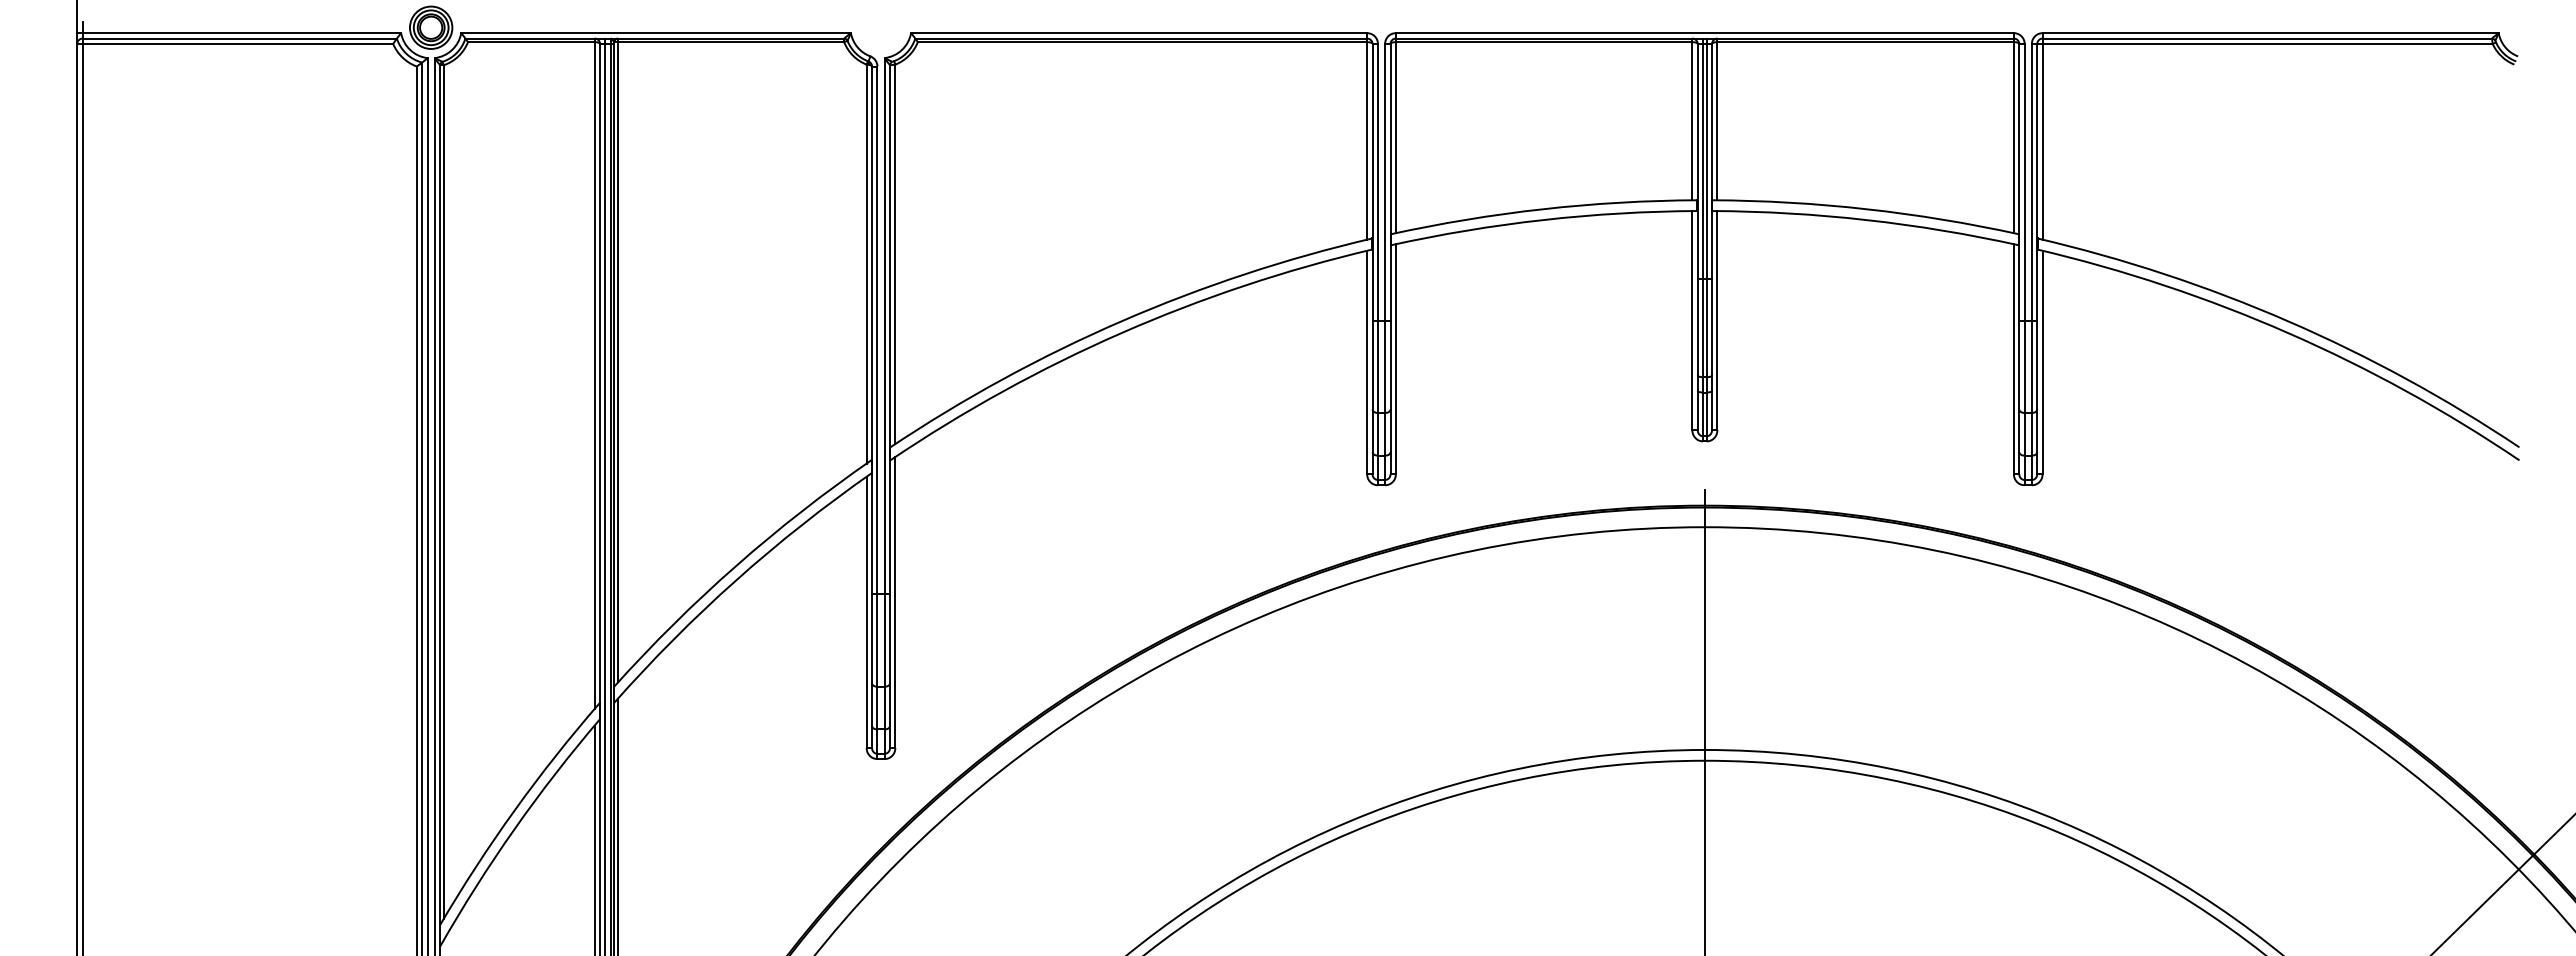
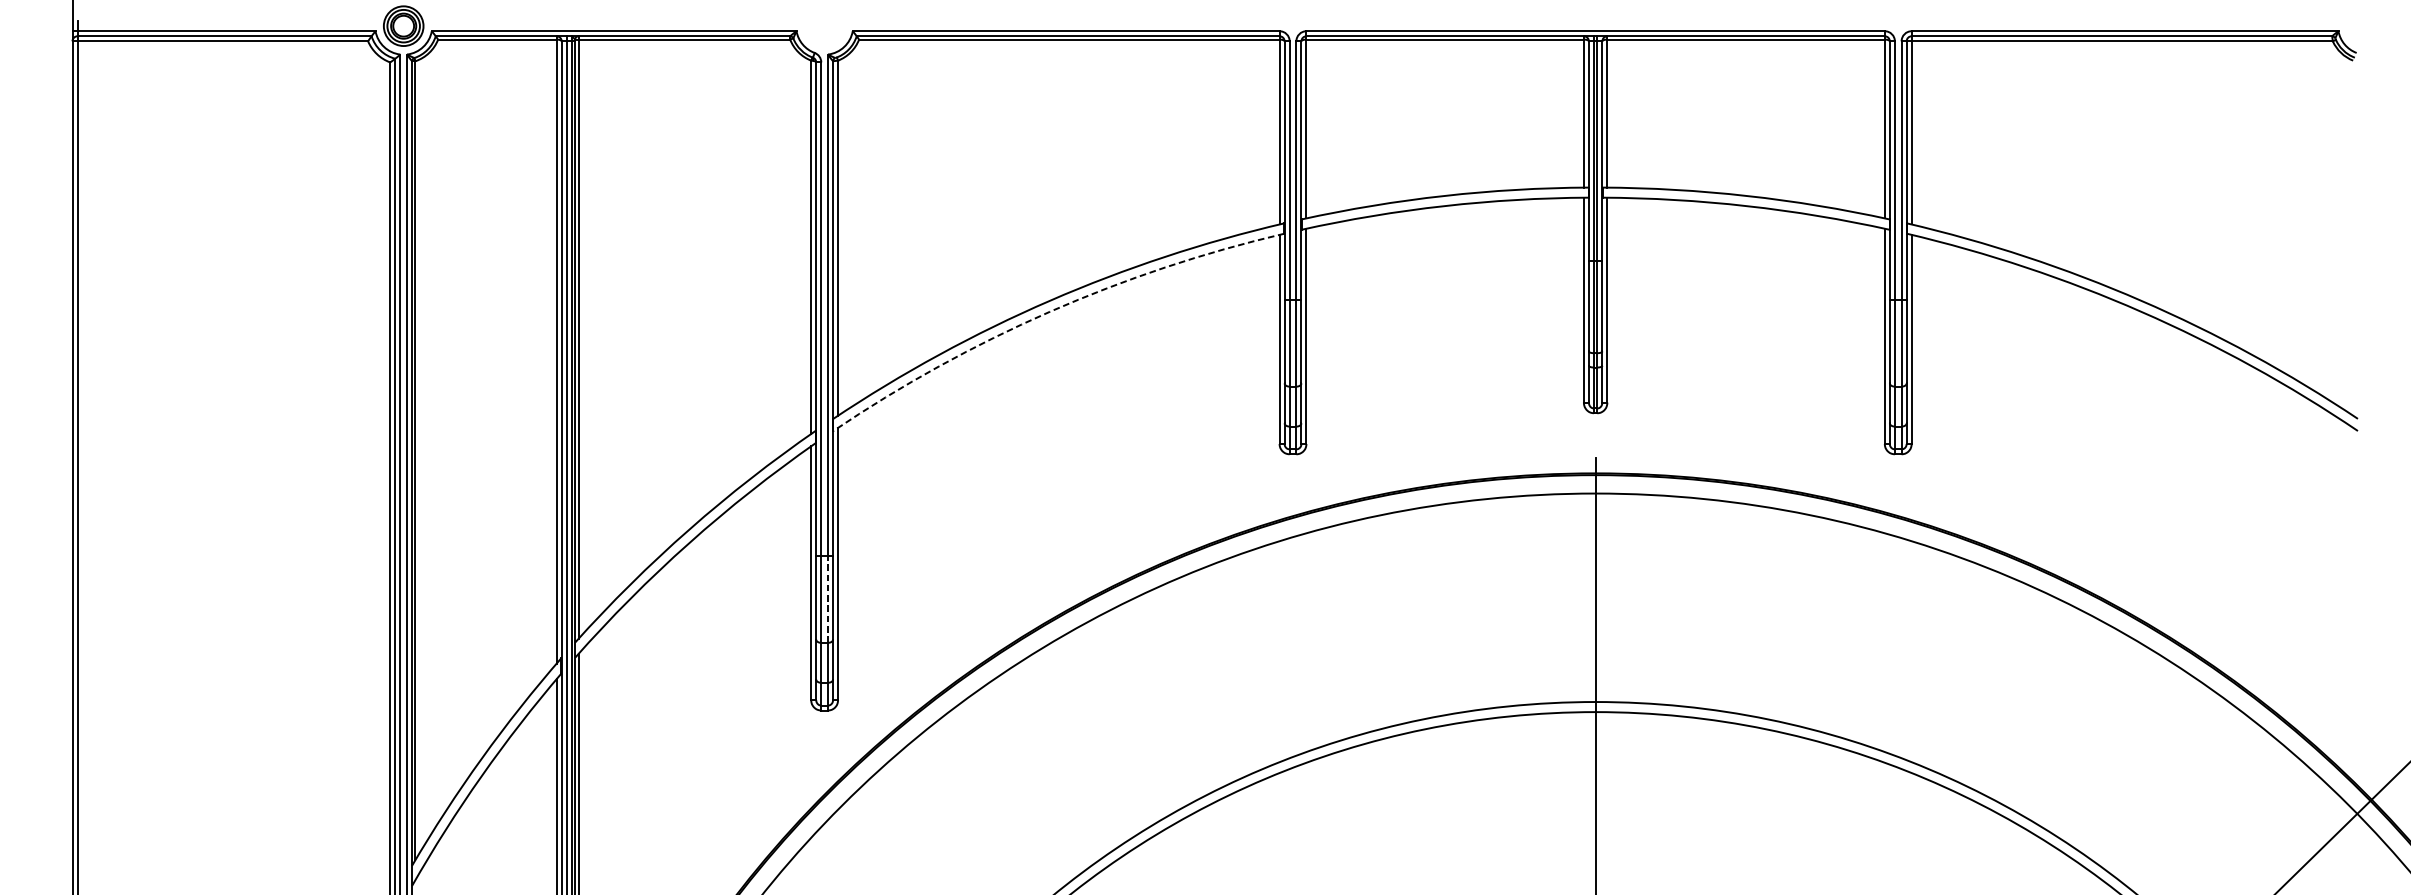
arc: (1121, 333) -> (1049, 312), solid -> dashed
line: (884, 640) -> (827, 599), solid -> dashed

